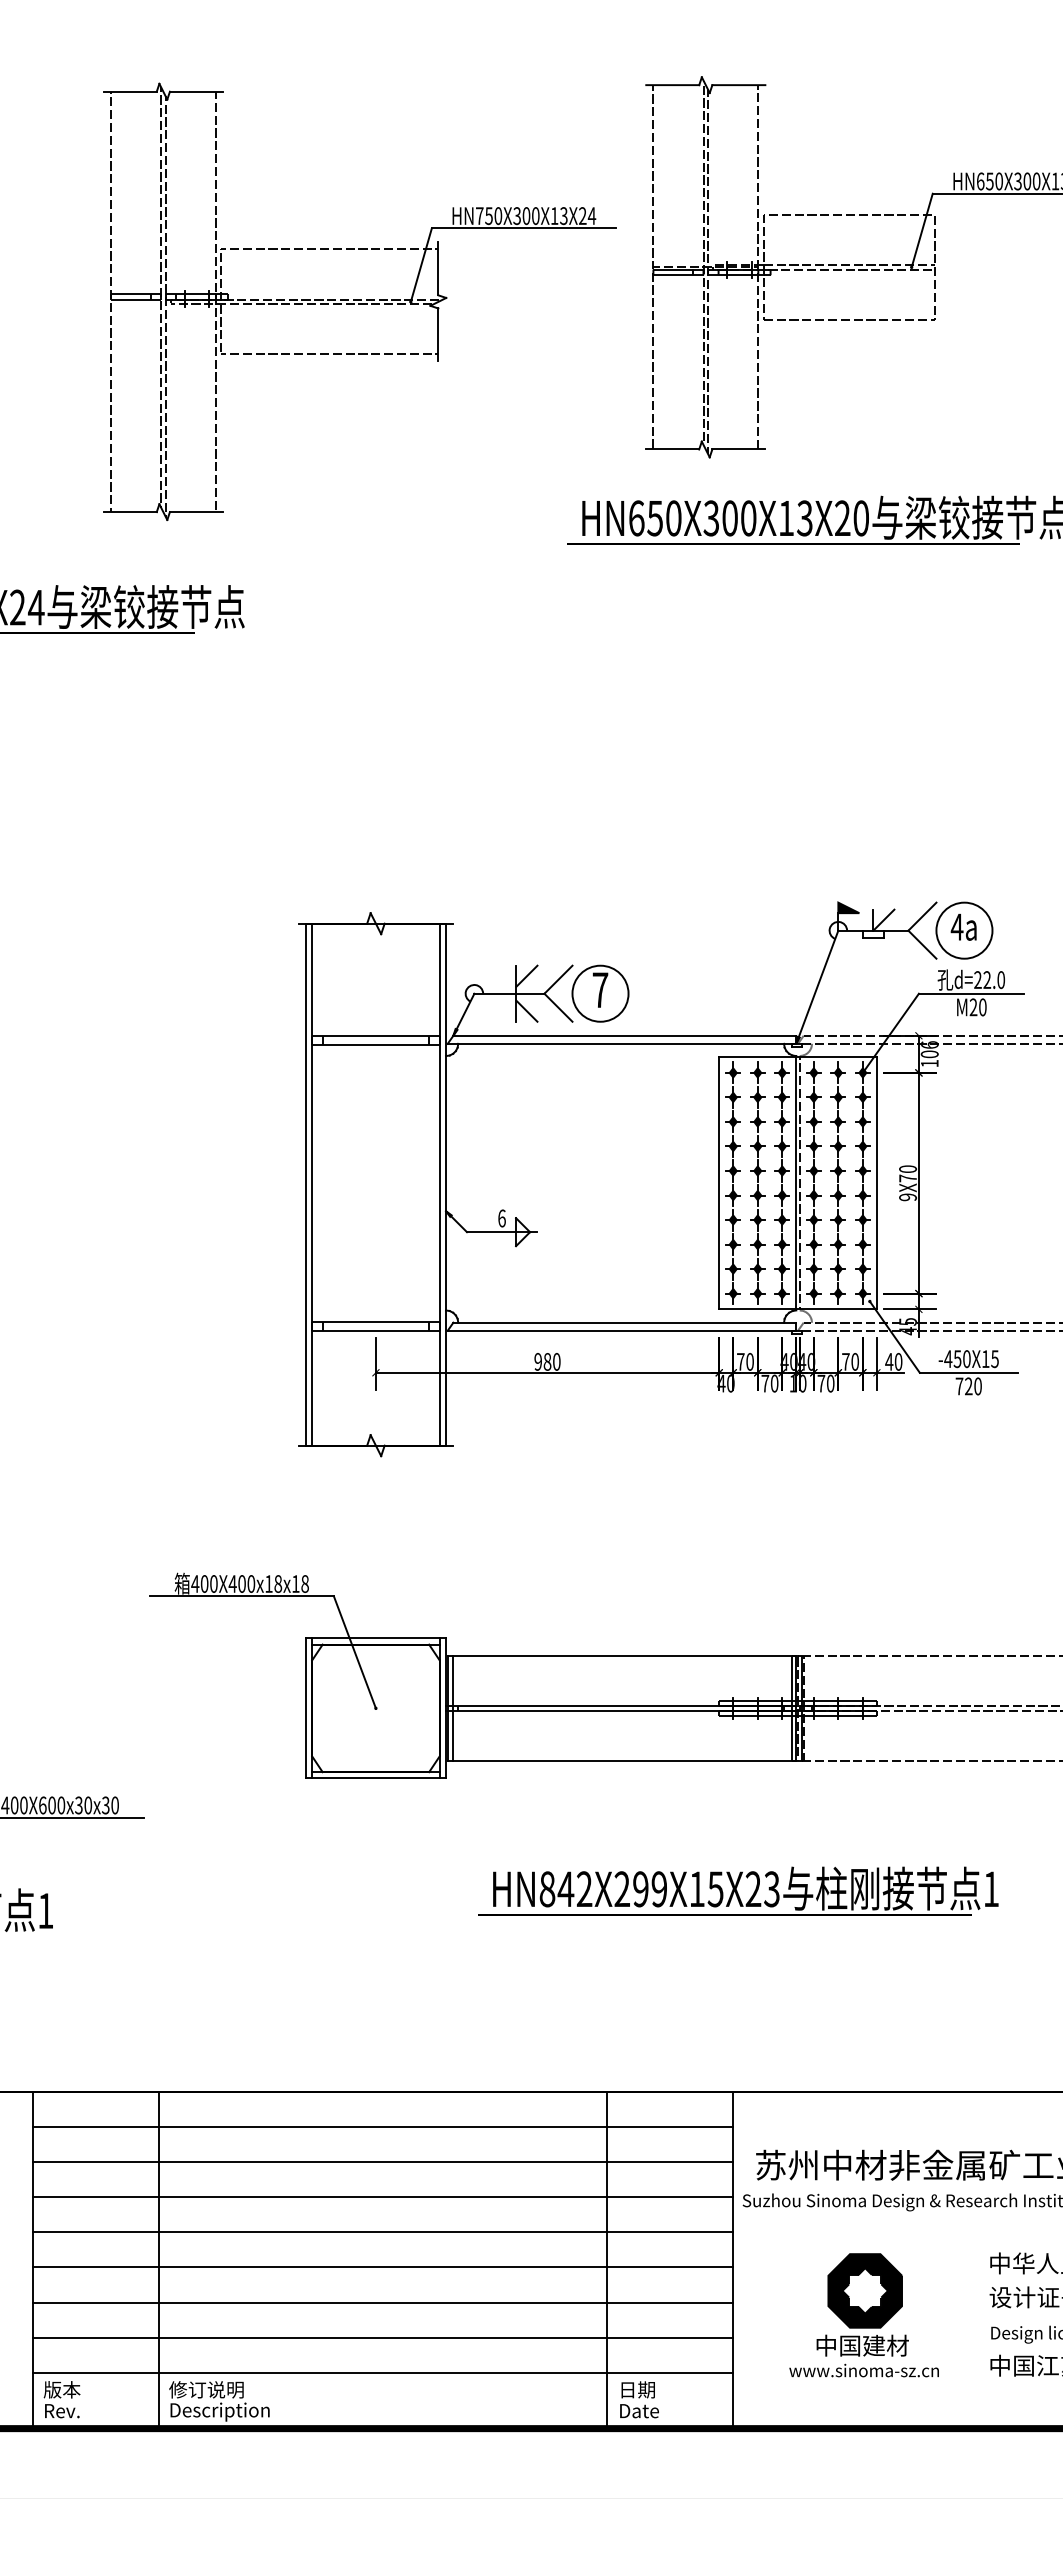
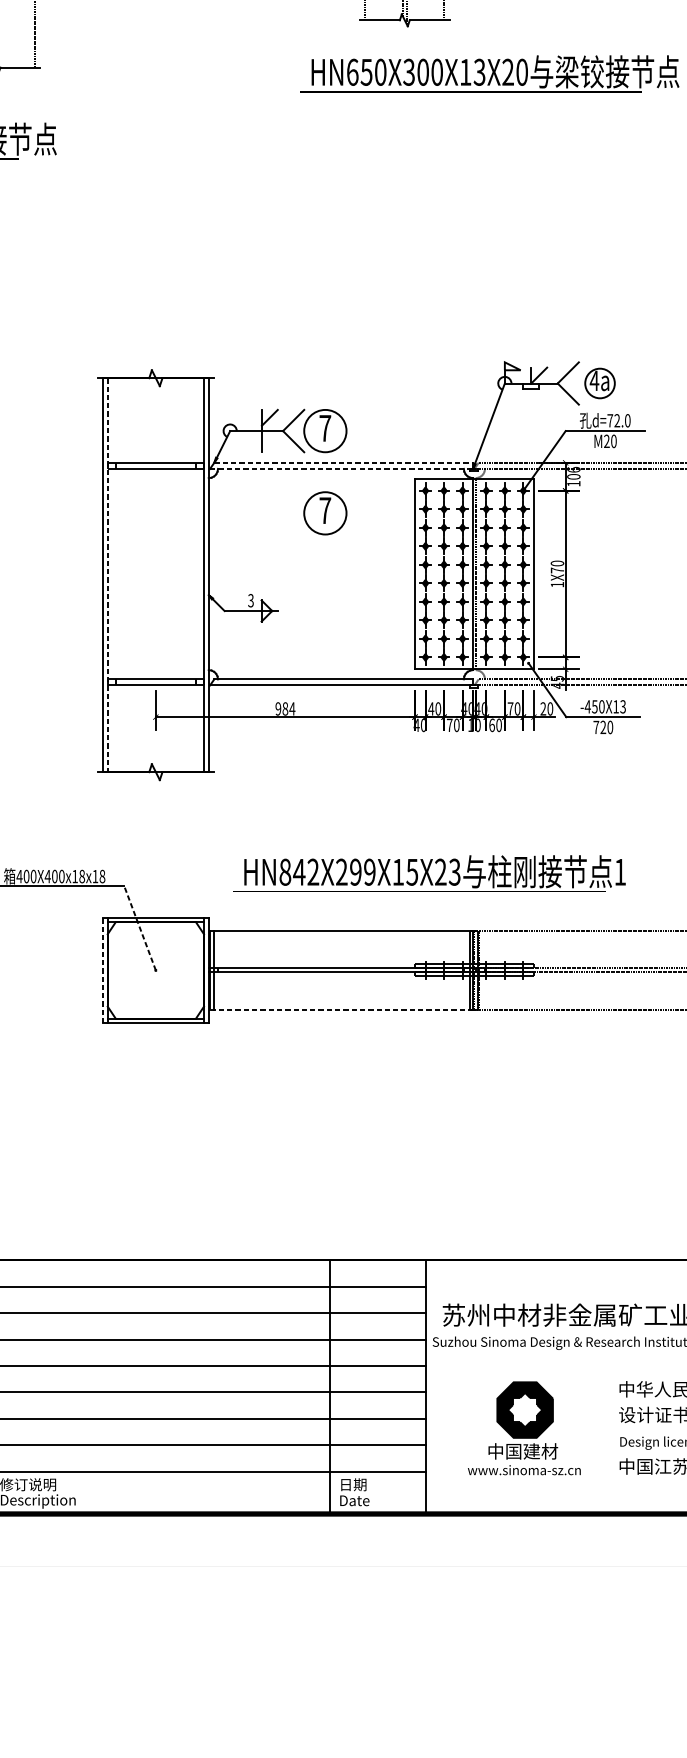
fill: (848, 907) -> (512, 366), removed
circle: (964, 930) -> (600, 383), size x0.7
text: (977, 979) -> (609, 420), d=22.0 -> d=72.0
line: (526, 1010) -> (269, 443), removed
line: (625, 1035) -> (344, 462), solid -> dashed
line: (622, 1043) -> (341, 468), solid -> dashed
part: (600, 1102) -> (325, 513), added
line: (312, 1184) -> (108, 575), solid -> dashed
text: (908, 1197) -> (557, 584), 9X70 -> 1X70
text: (501, 1218) -> (250, 600), 6 -> 3
text: (994, 1358) -> (622, 706), -450X15 -> -450X13
text: (556, 1361) -> (292, 708), 980 -> 984
text: (740, 1361) -> (431, 708), 70 -> 40
text: (889, 1361) -> (543, 708), 40 -> 20
text: (821, 1383) -> (492, 725), 70 -> 60
line: (354, 1652) -> (139, 928), solid -> dashed
line: (305, 1707) -> (102, 969), solid -> dashed
line: (621, 1760) -> (341, 1009), solid -> dashed
text: (738, 1890) -> (429, 873), moved

